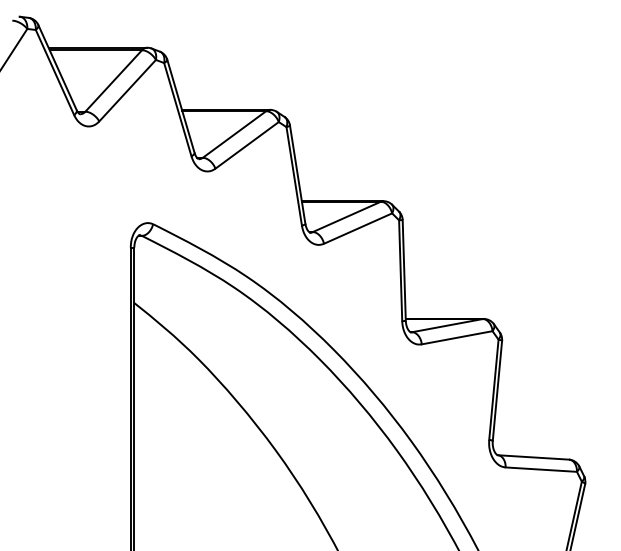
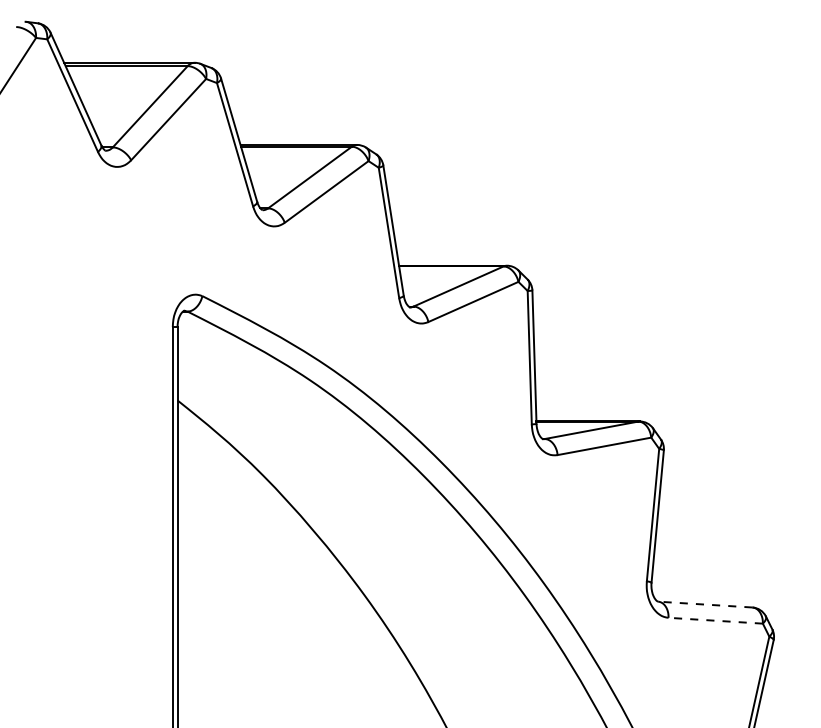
line: (532, 457) -> (704, 604), solid -> dashed
line: (541, 469) -> (715, 620), solid -> dashed

